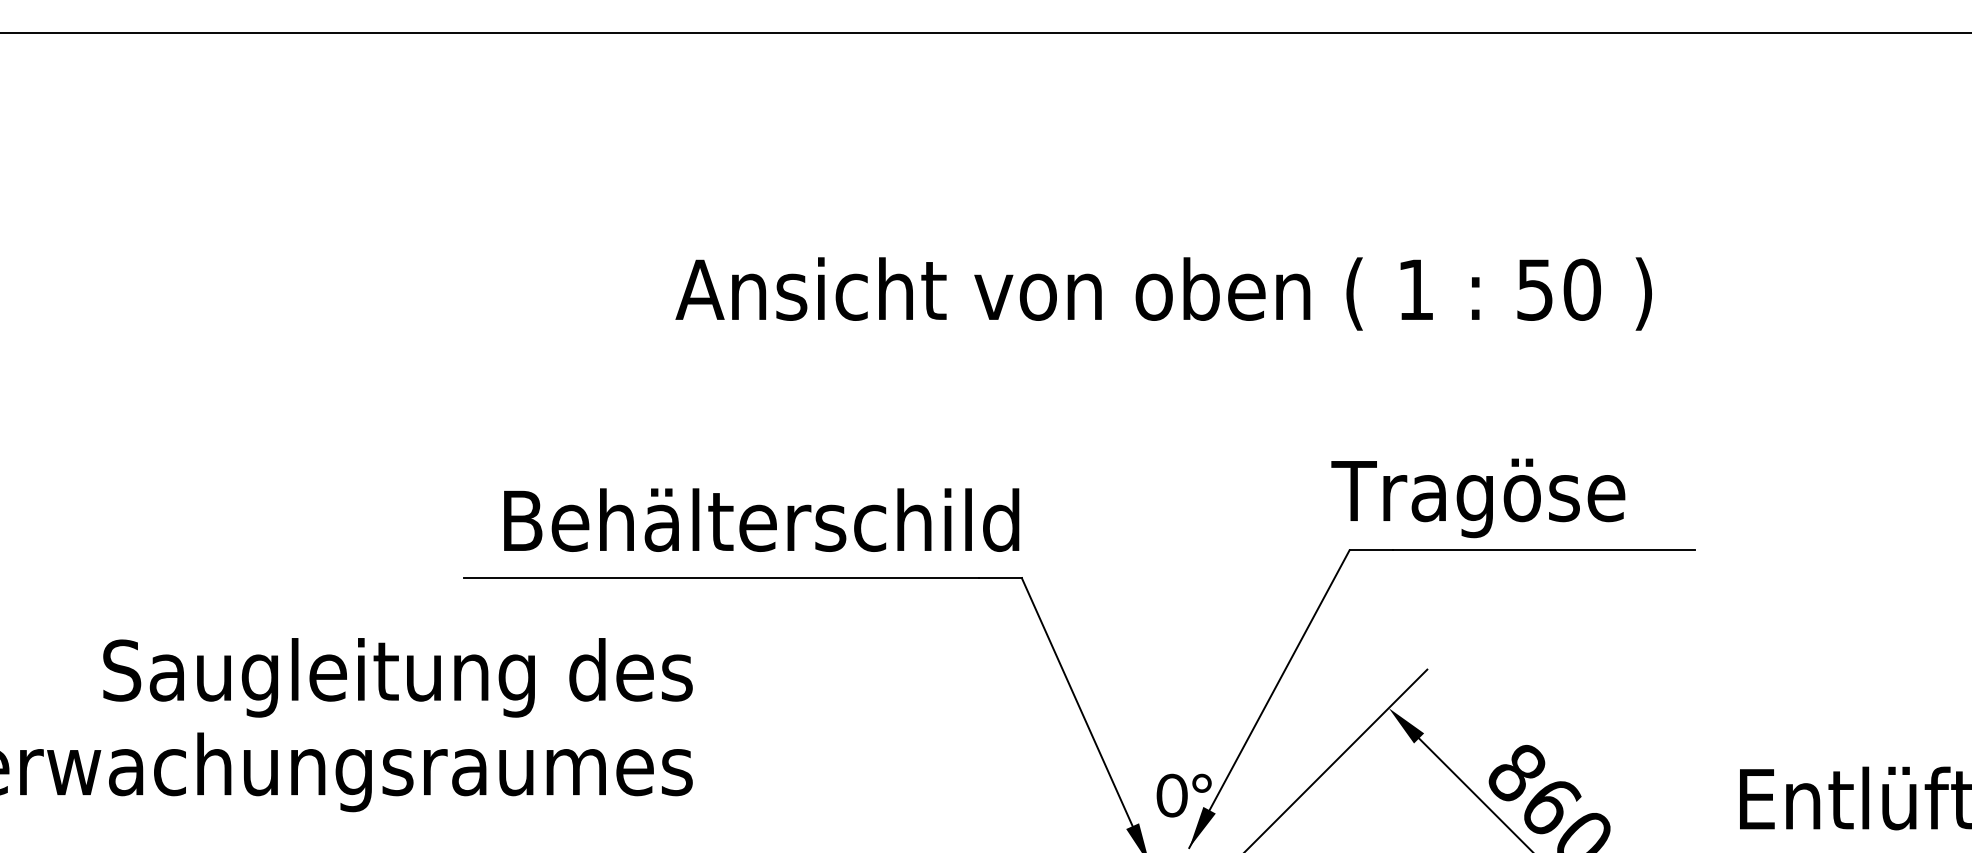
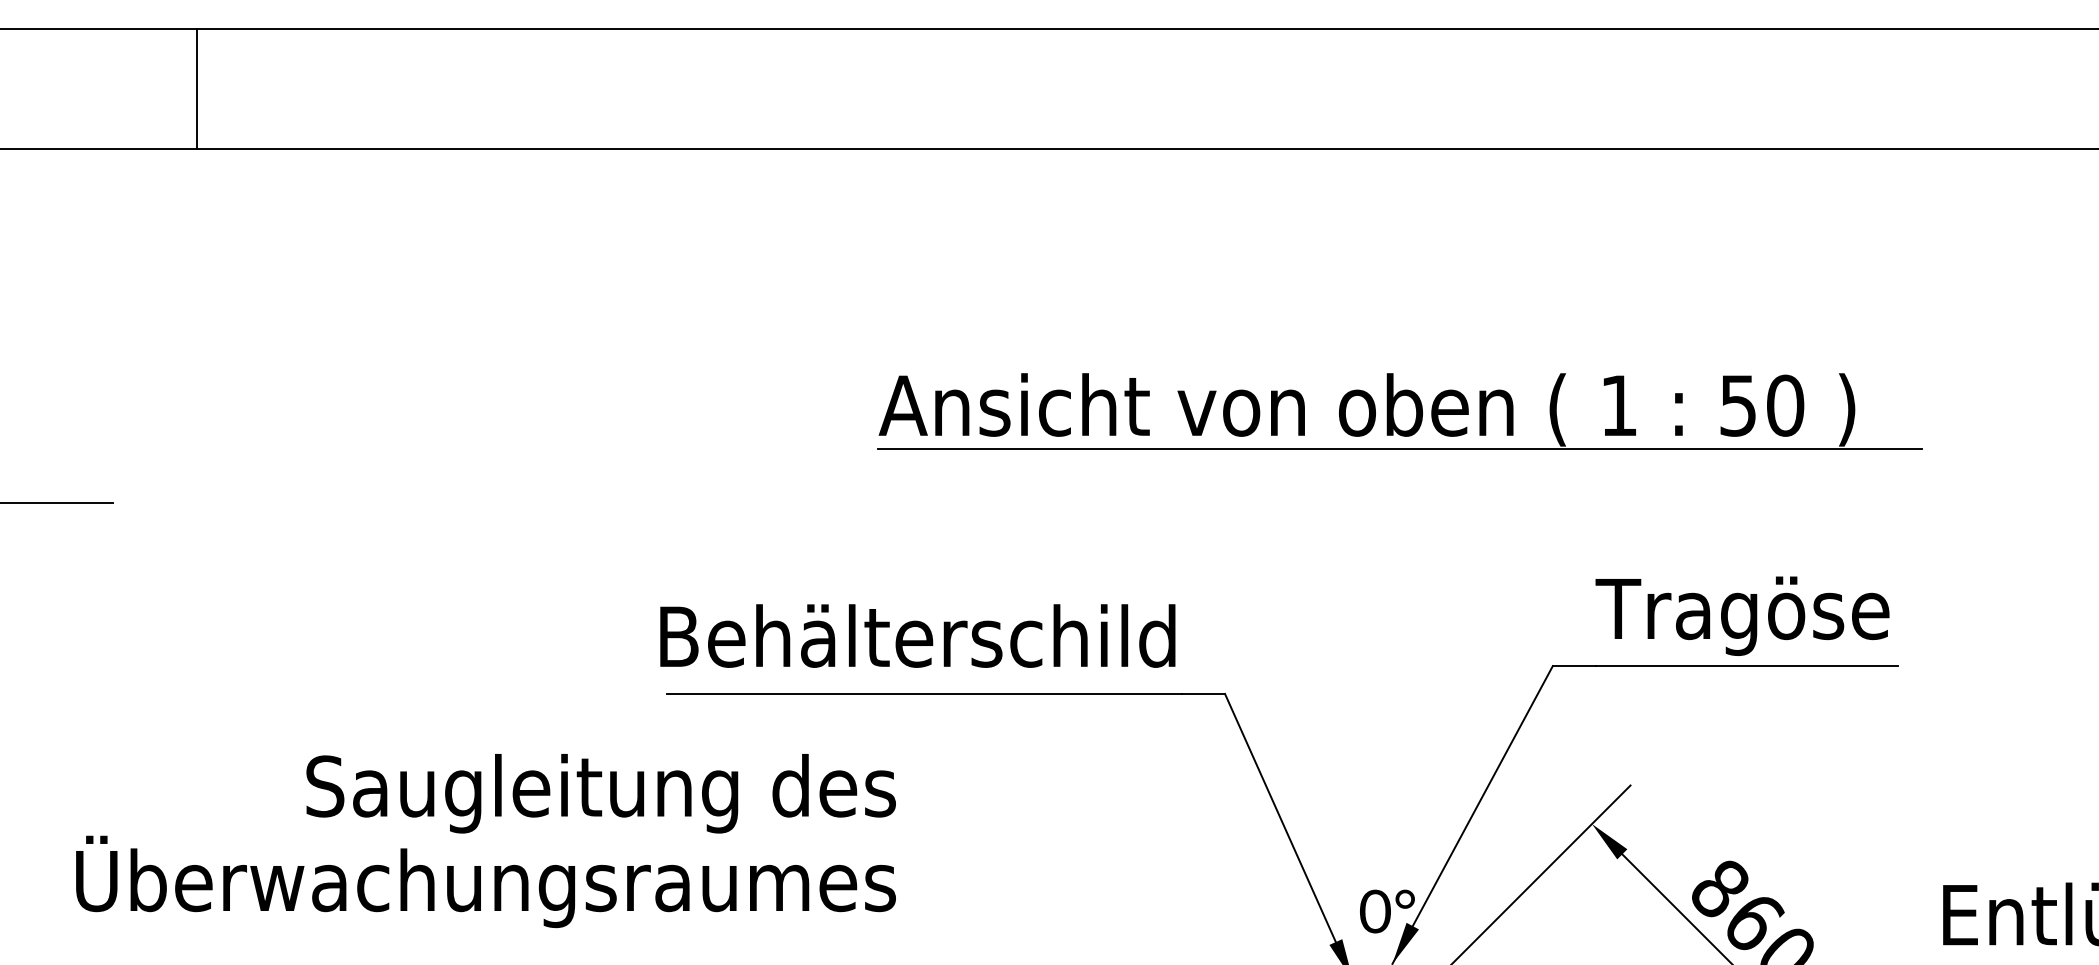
line: (1196, 332) -> (1399, 448), added
text: (1478, 497) -> (1742, 615), moved
text: (761, 519) -> (917, 635), moved

